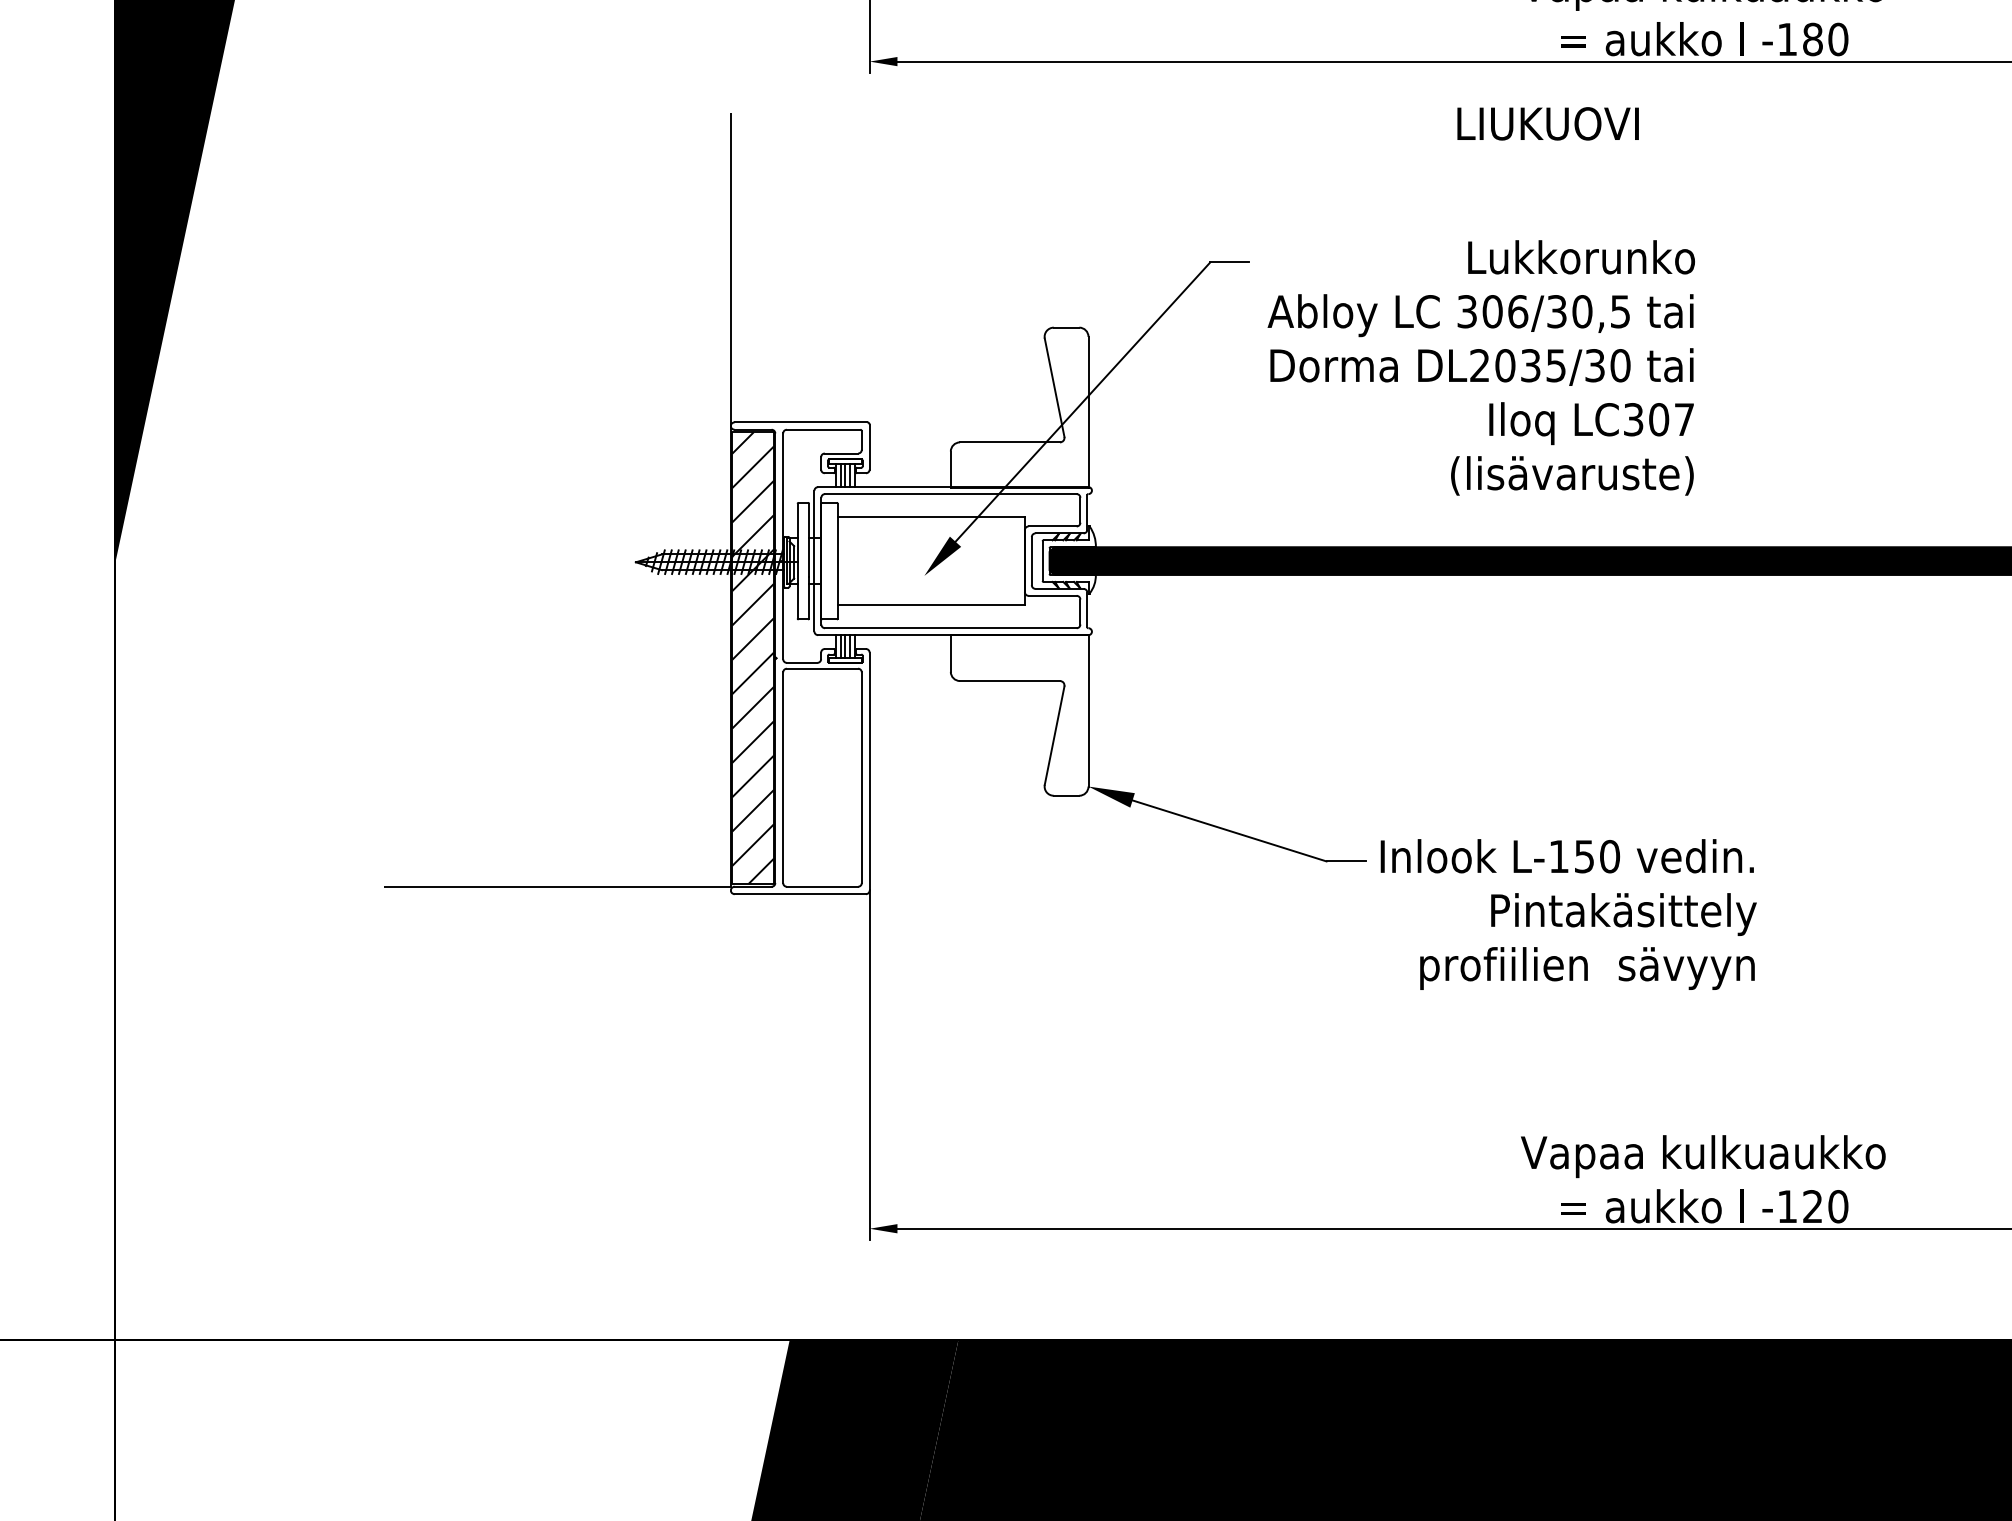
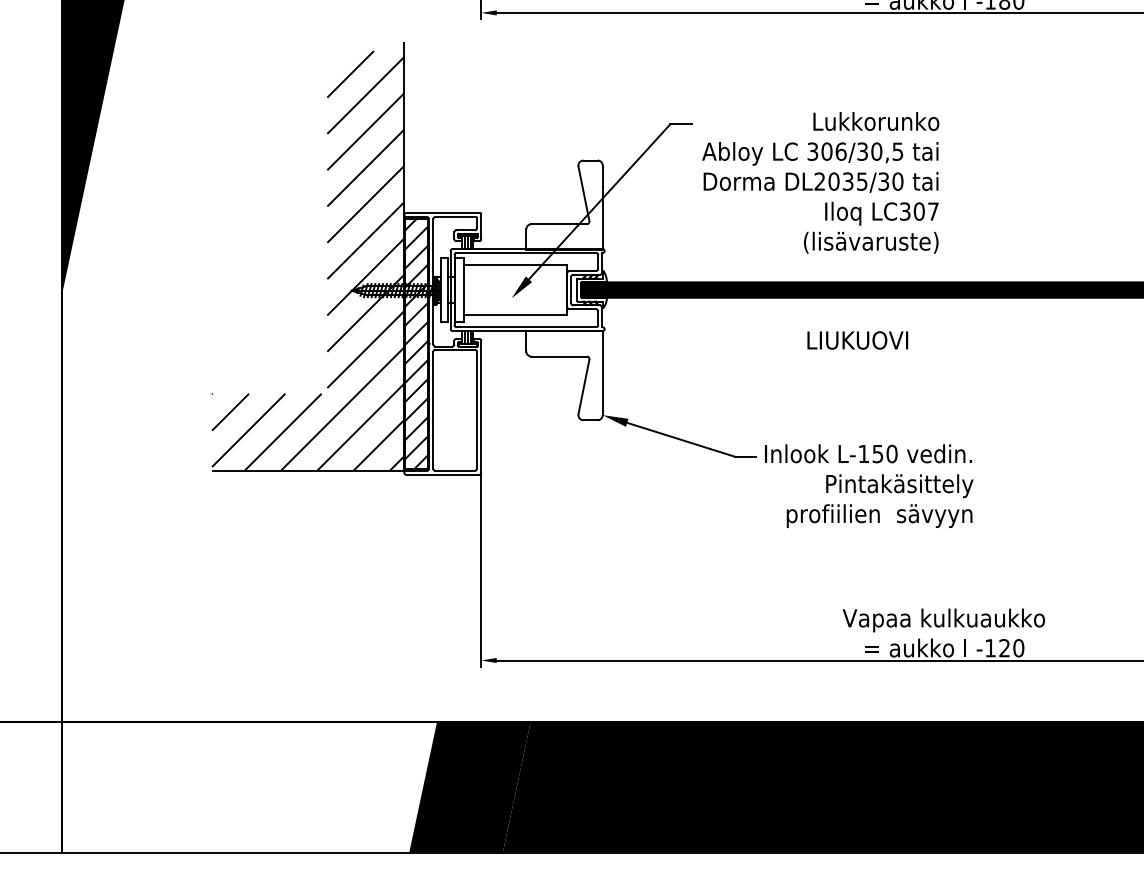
text: (1547, 123) -> (857, 340), moved
hatch: (558, 507) -> (308, 260), added

